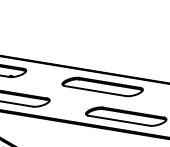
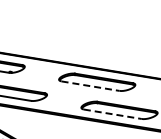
line: (96, 91) -> (91, 86), solid -> dashed
line: (119, 121) -> (113, 114), solid -> dashed

